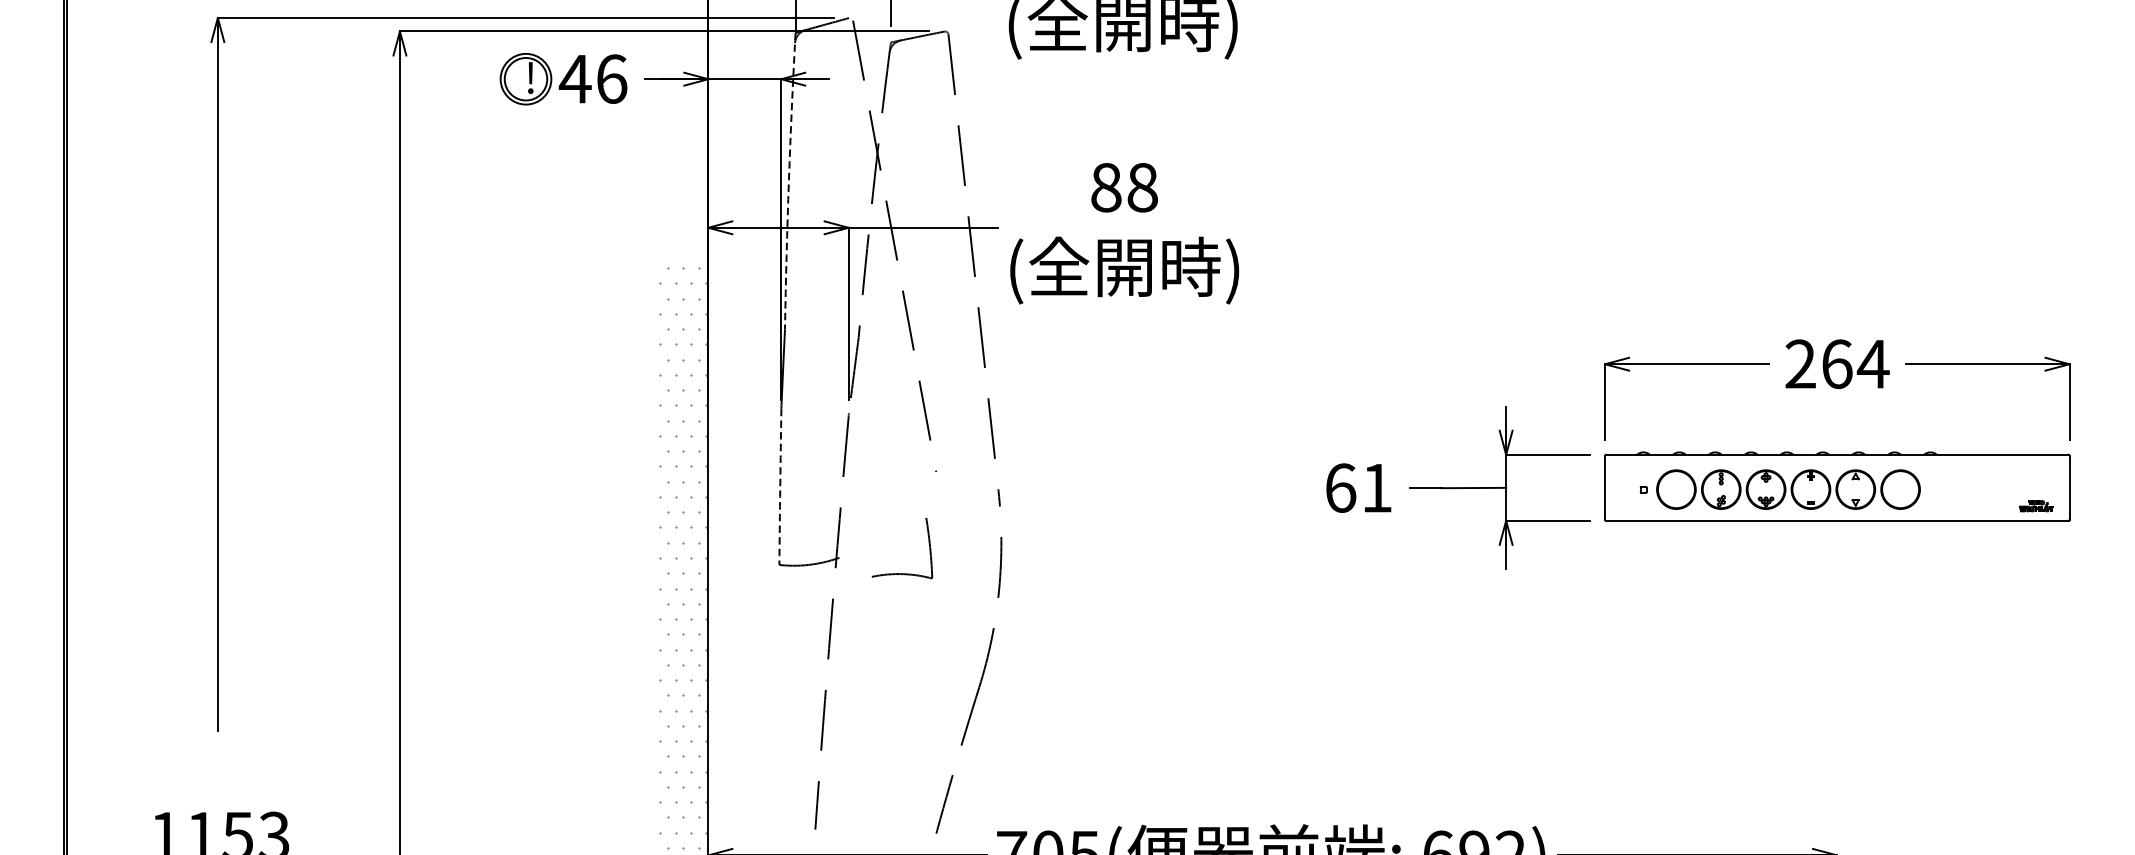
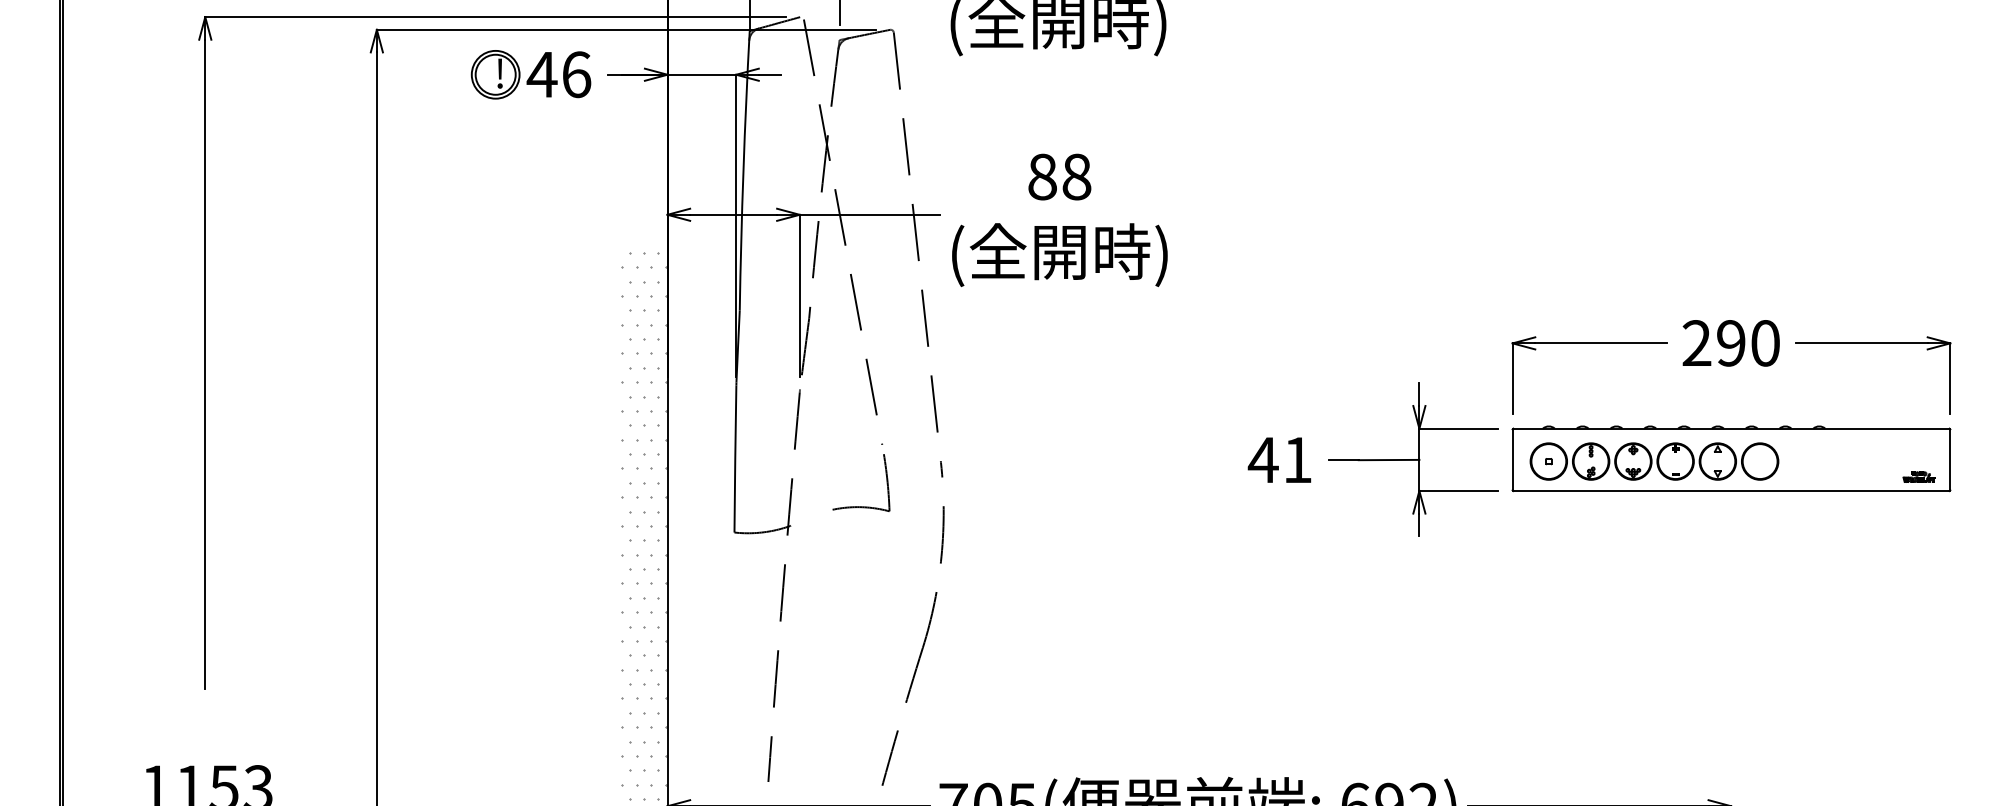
arc: (788, 180) -> (743, 170), dashed -> solid
text: (1855, 364) -> (1748, 343), 264 -> 290
arc: (780, 486) -> (735, 458), dashed -> solid
text: (1339, 487) -> (1262, 459), 61 -> 41
part: (1788, 489) -> (1654, 461), moved
part: (902, 573) -> (861, 506), moved

